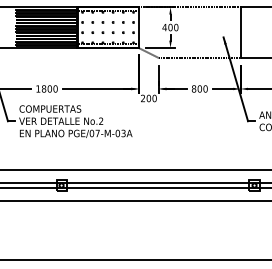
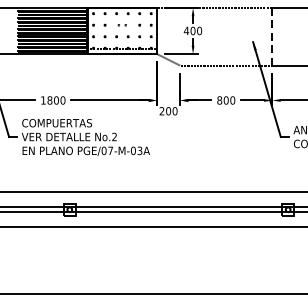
line: (107, 11) -> (121, 12), removed
part: (107, 22) -> (121, 25), size x0.6
line: (240, 33) -> (272, 37), solid -> dashed

